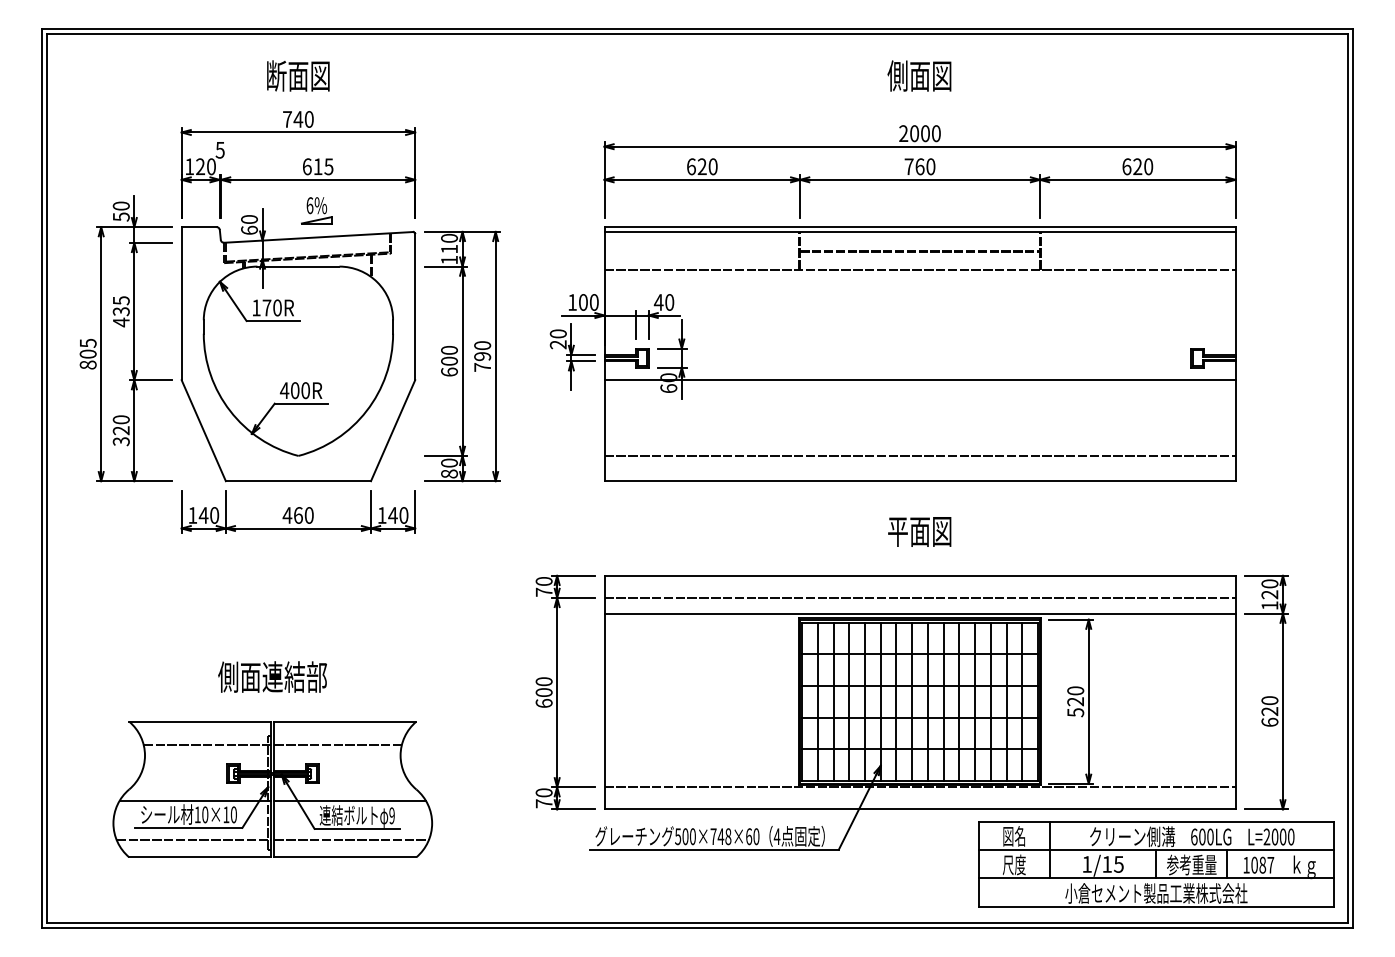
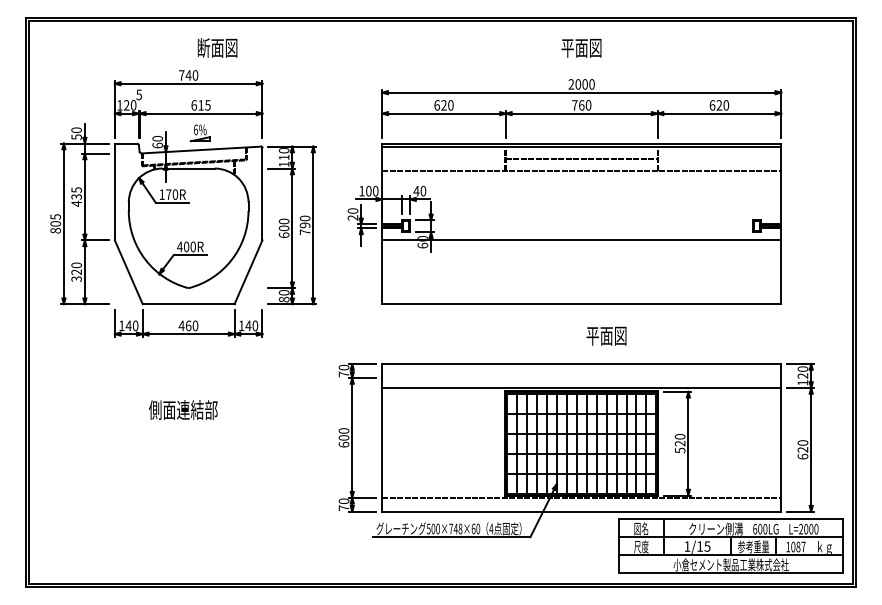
text: (298, 75) -> (217, 47), moved
text: (897, 75) -> (567, 47), 側面図 -> 平面図
line: (919, 456) -> (581, 288), removed
text: (919, 530) -> (606, 335), moved
line: (919, 598) -> (581, 378), removed
text: (272, 676) -> (183, 409), moved
part: (272, 788) -> (172, 498), removed

